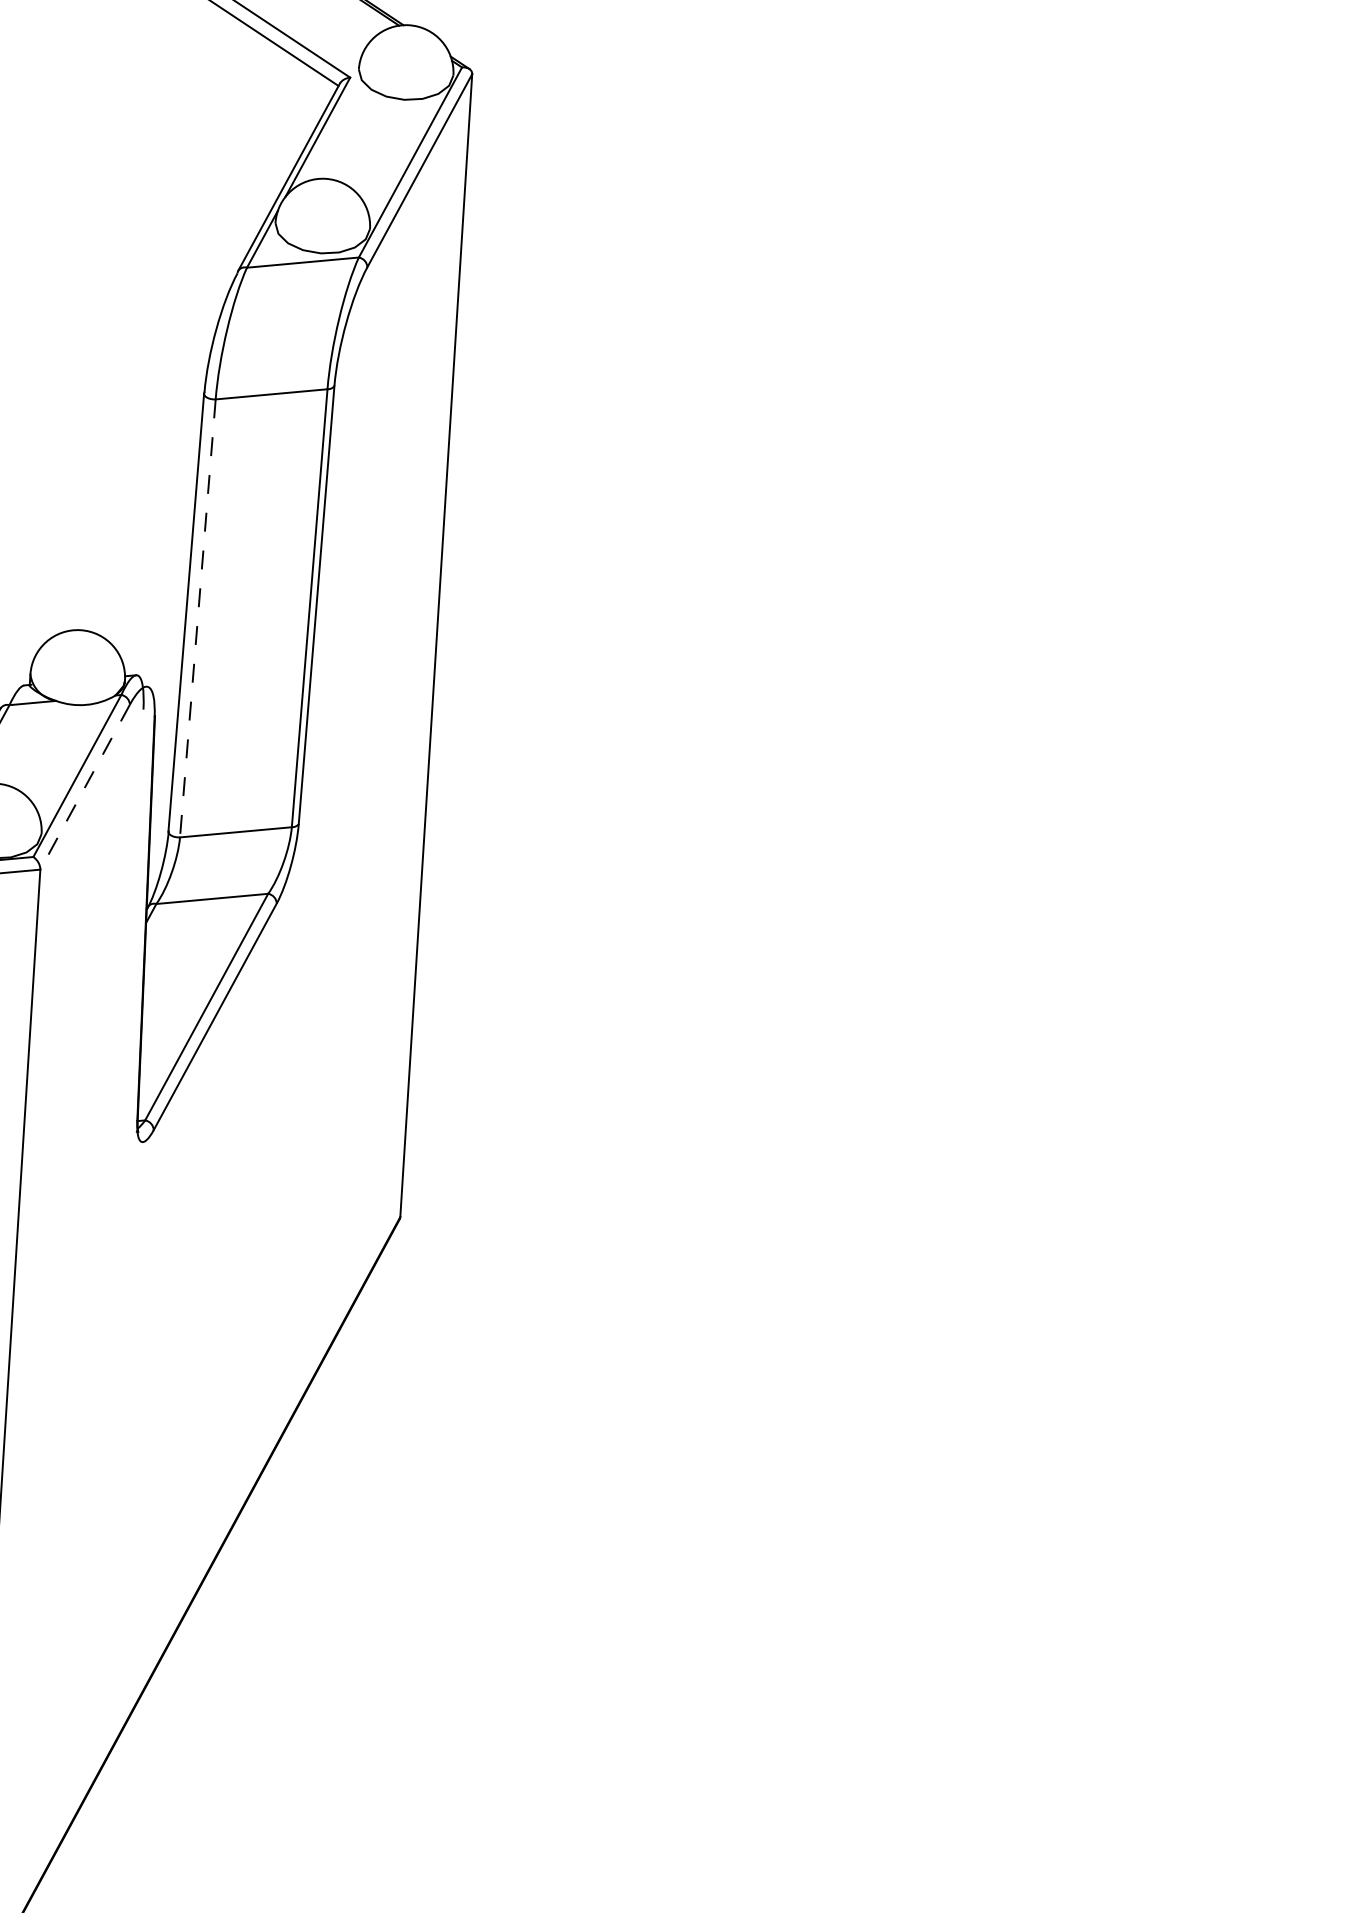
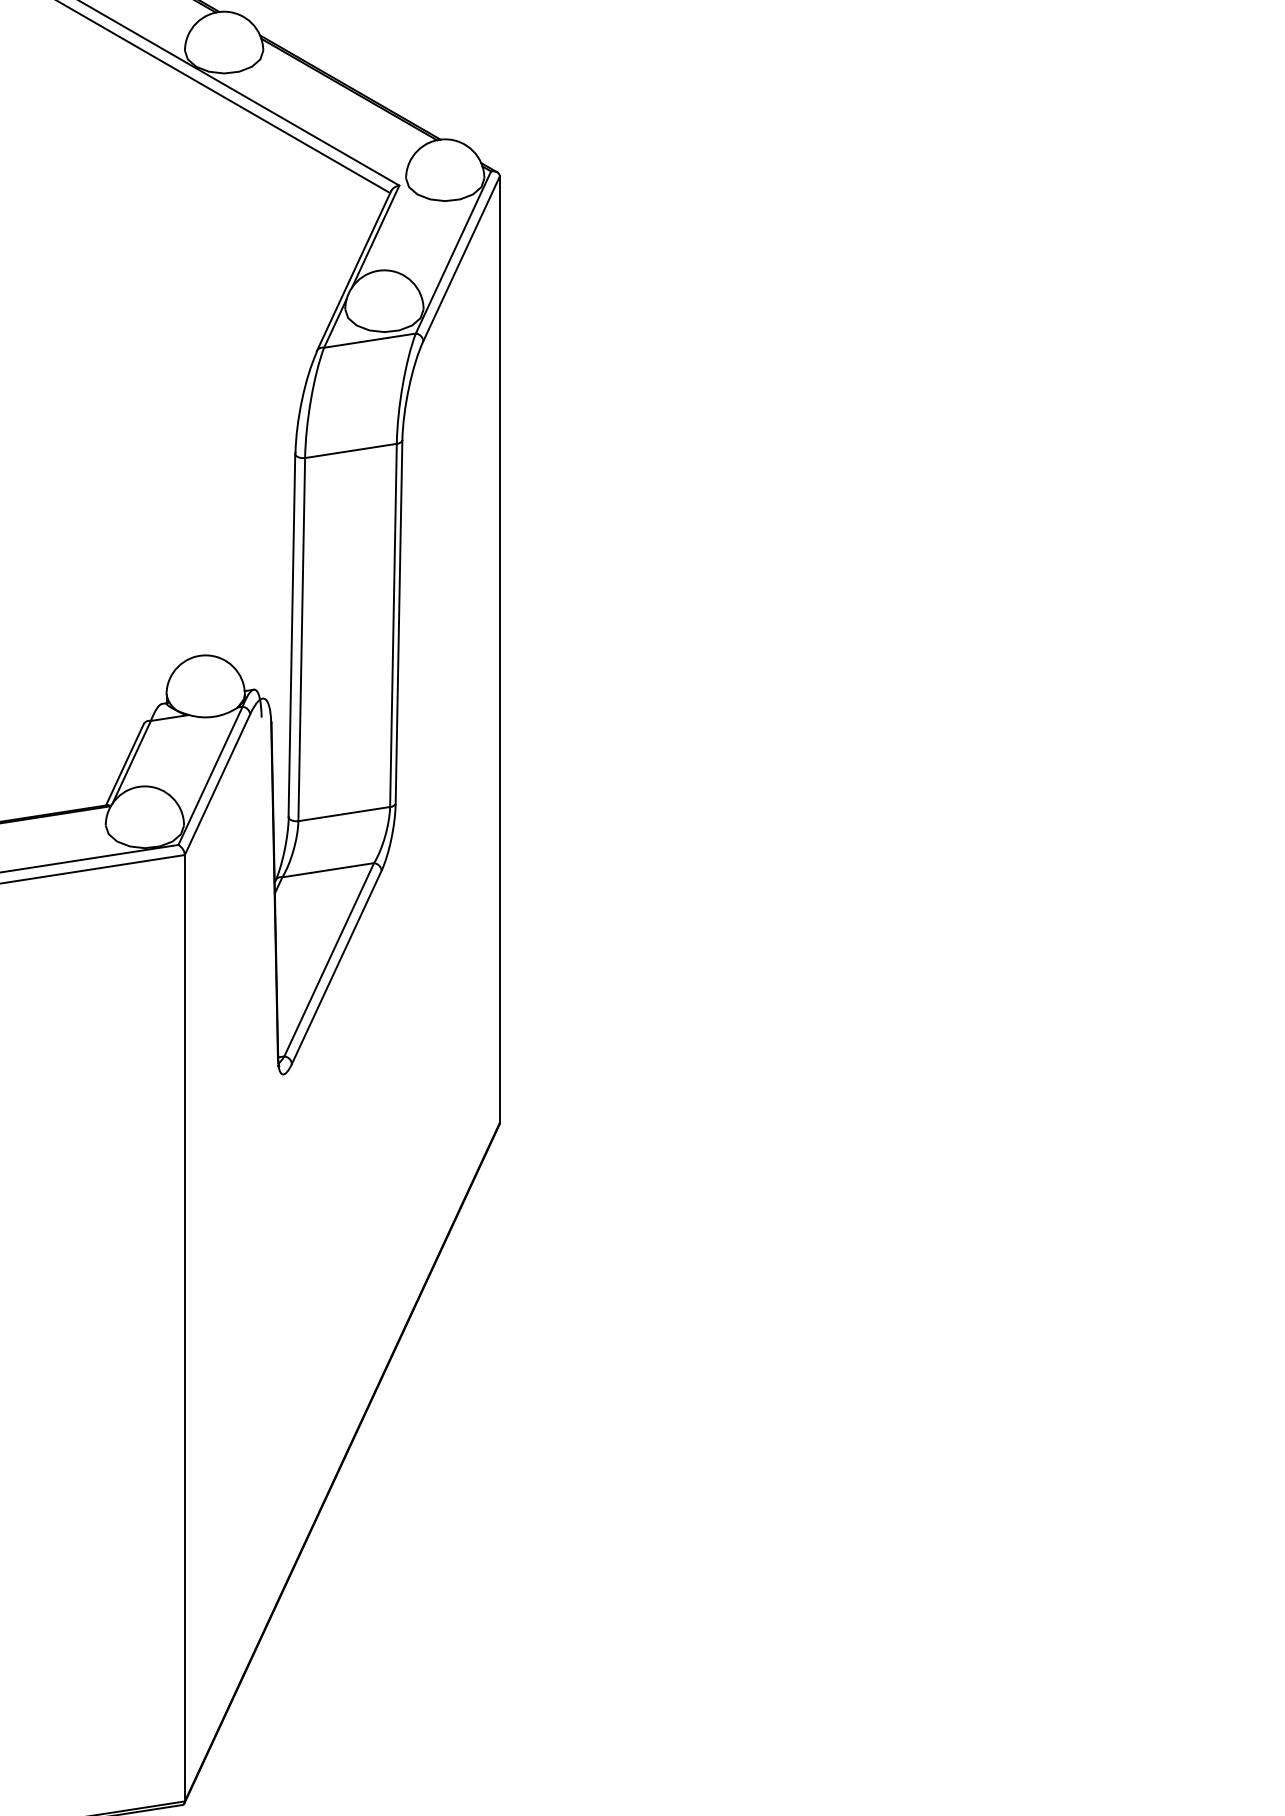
line: (197, 618) -> (301, 639), dashed -> solid
line: (85, 786) -> (217, 784), dashed -> solid

